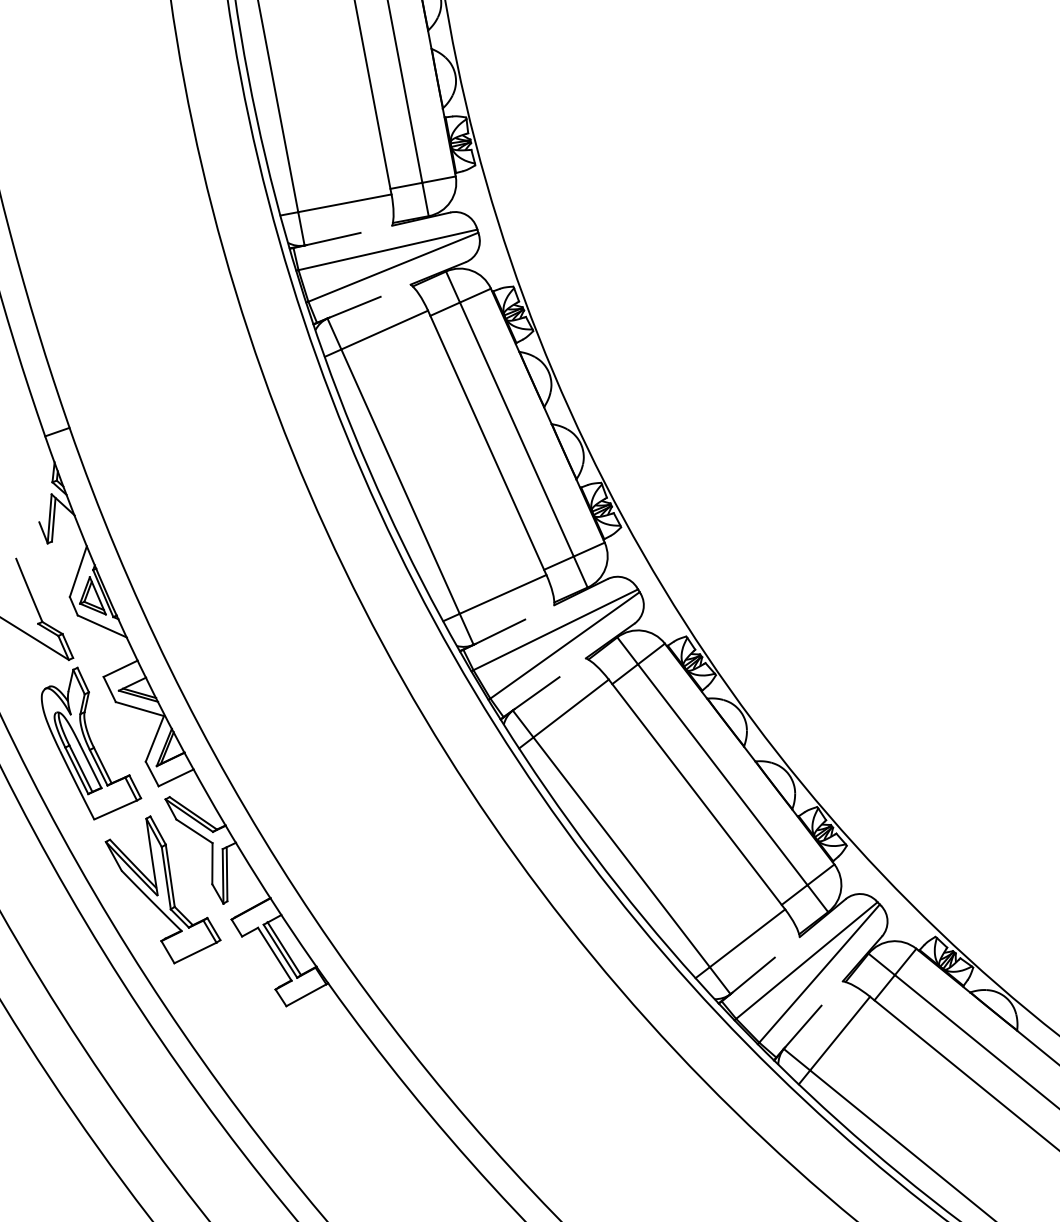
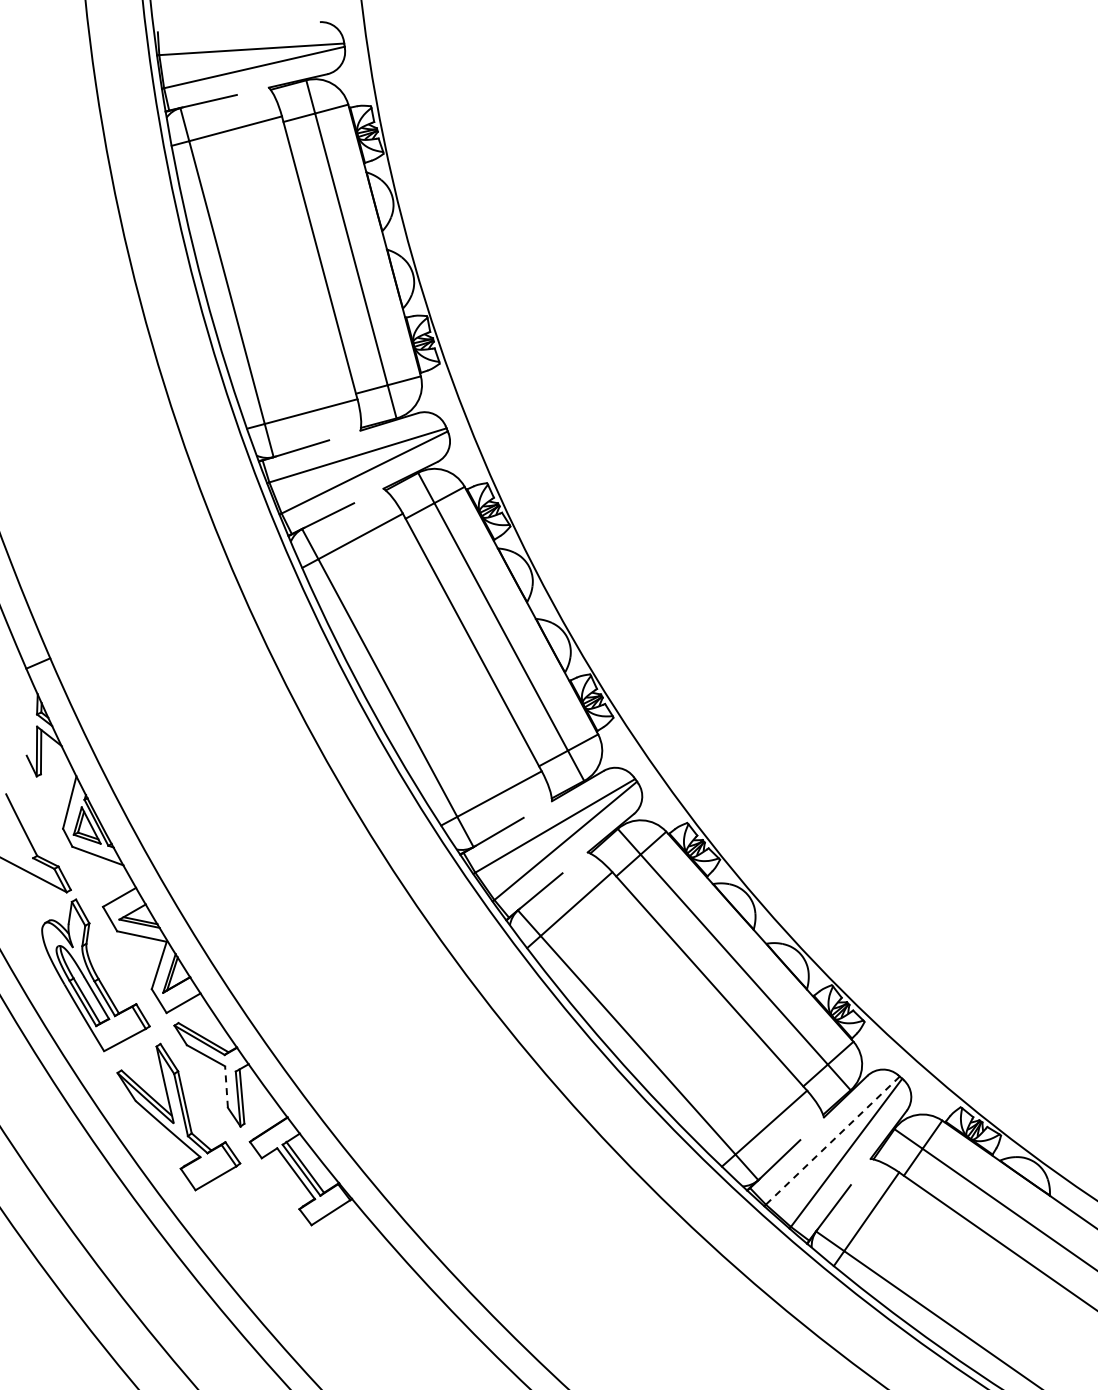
line: (212, 864) -> (226, 1087), solid -> dashed
line: (806, 960) -> (832, 1140), solid -> dashed

